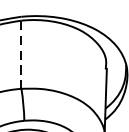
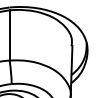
line: (21, 54) -> (9, 35), dashed -> solid

